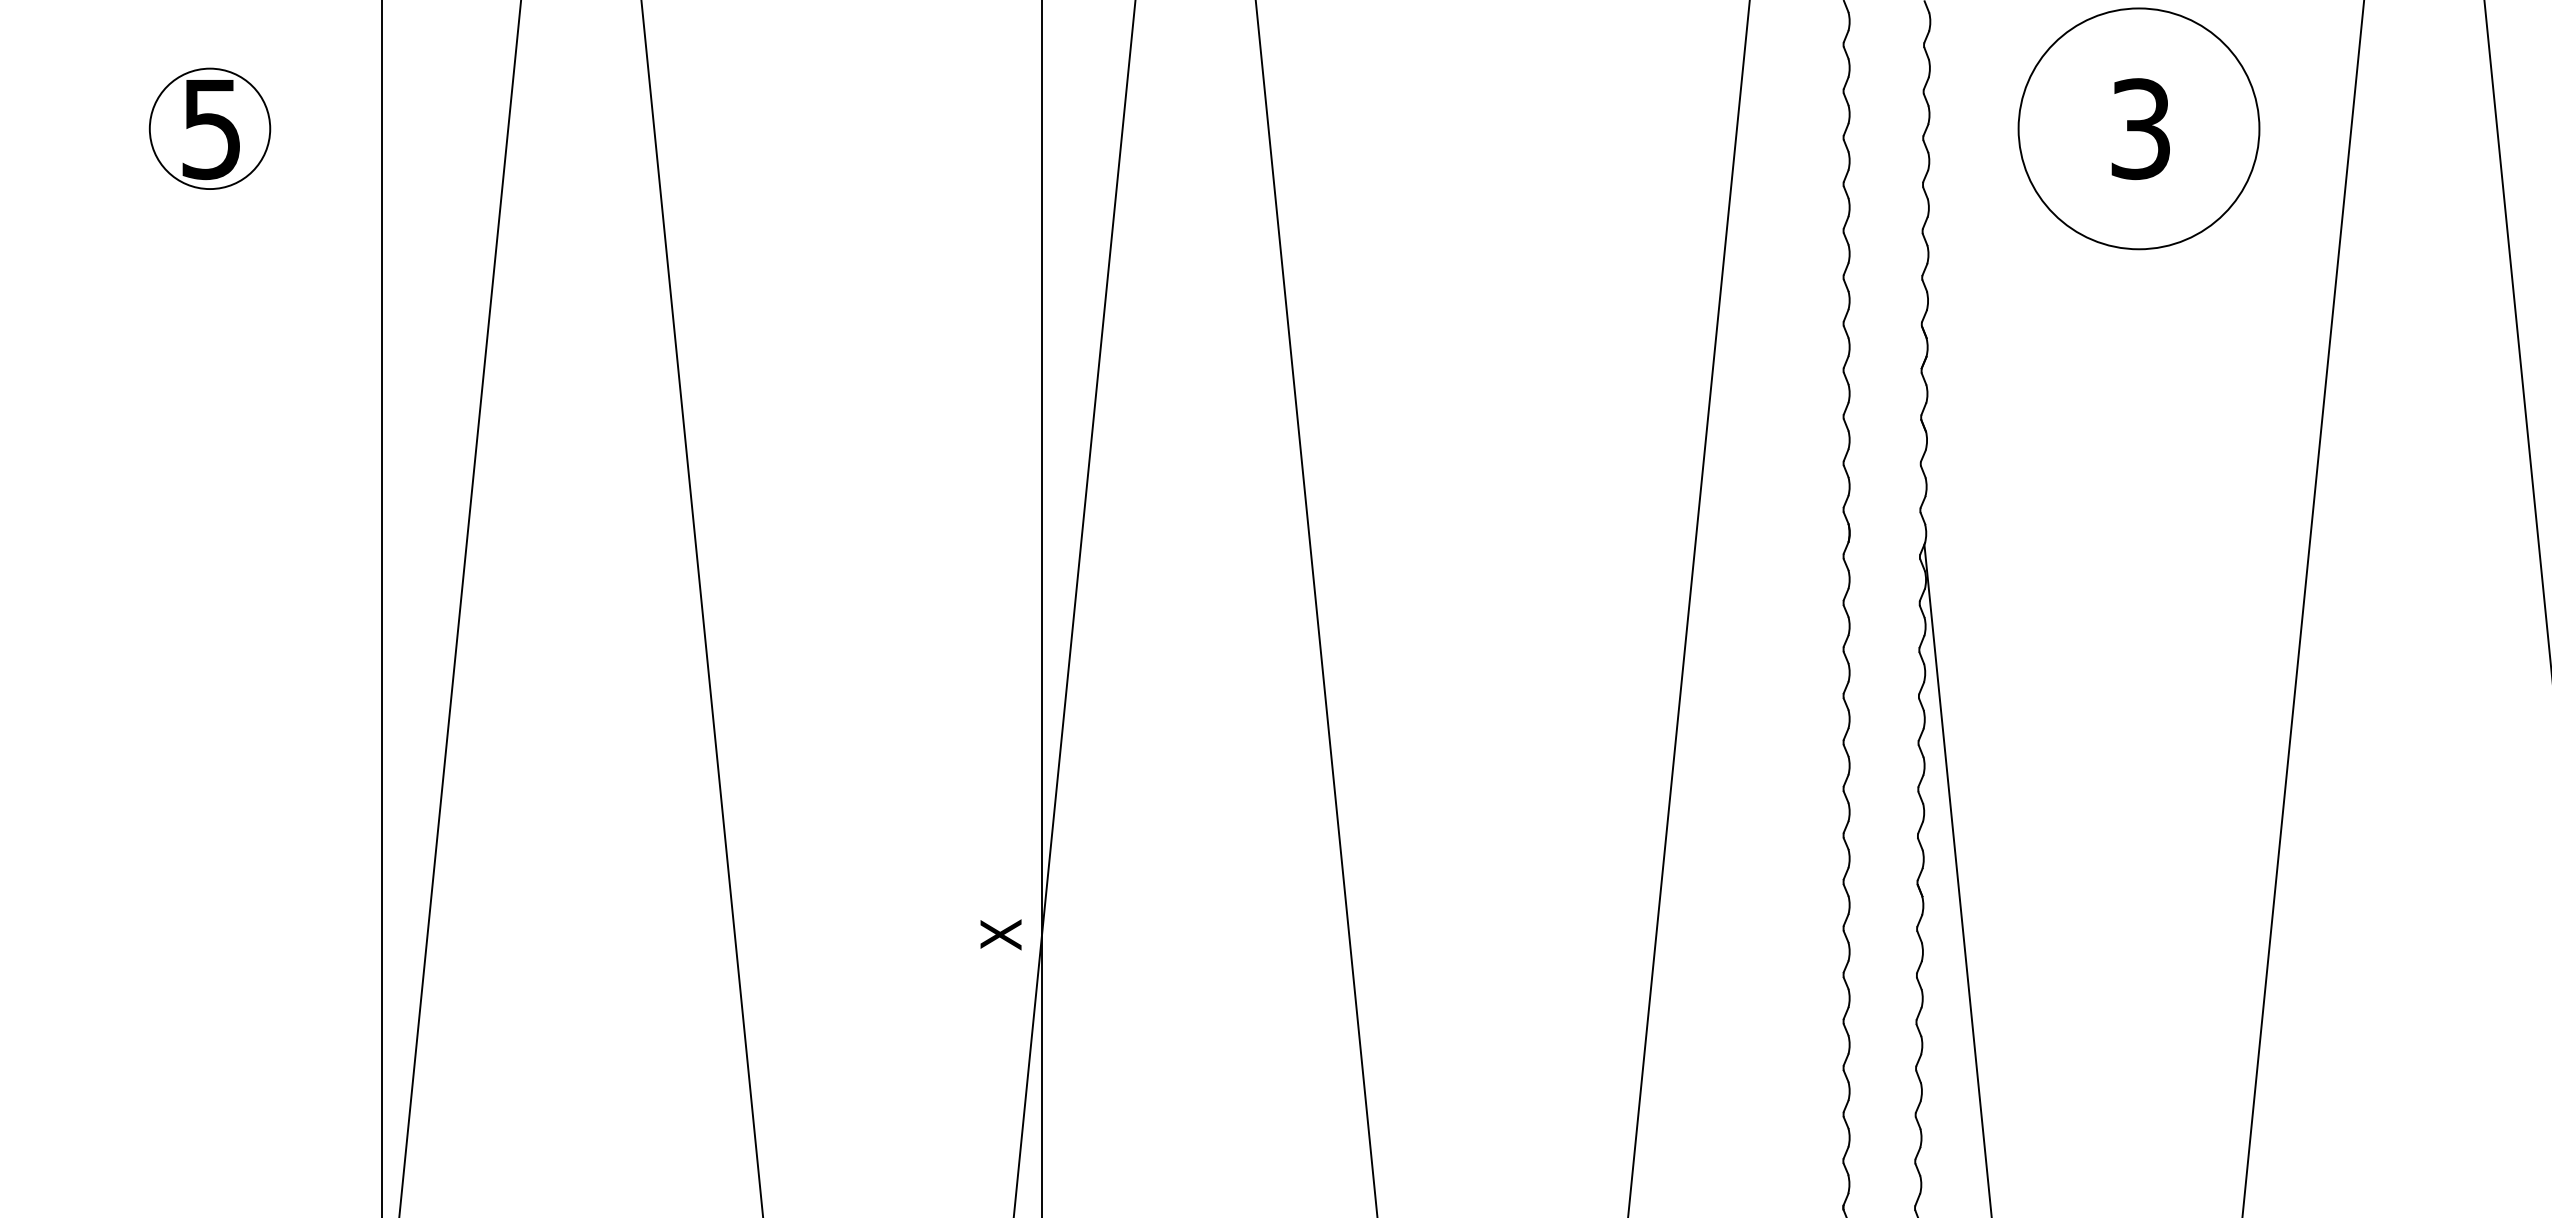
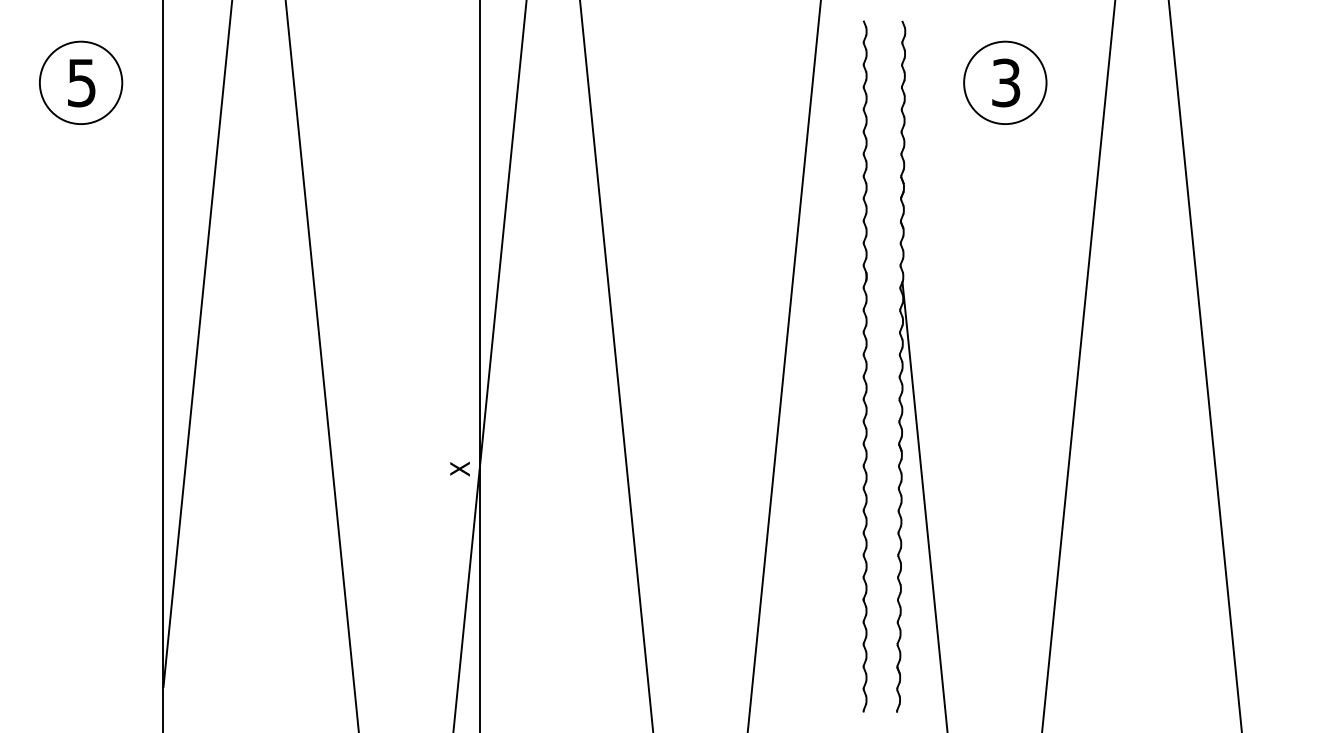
circle: (208, 128) -> (80, 82), size x1.43
circle: (2139, 128) -> (1005, 82), size x0.71

